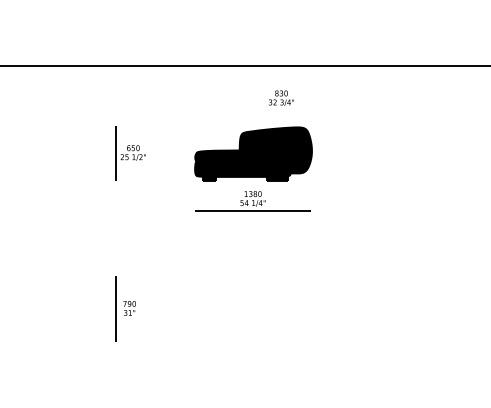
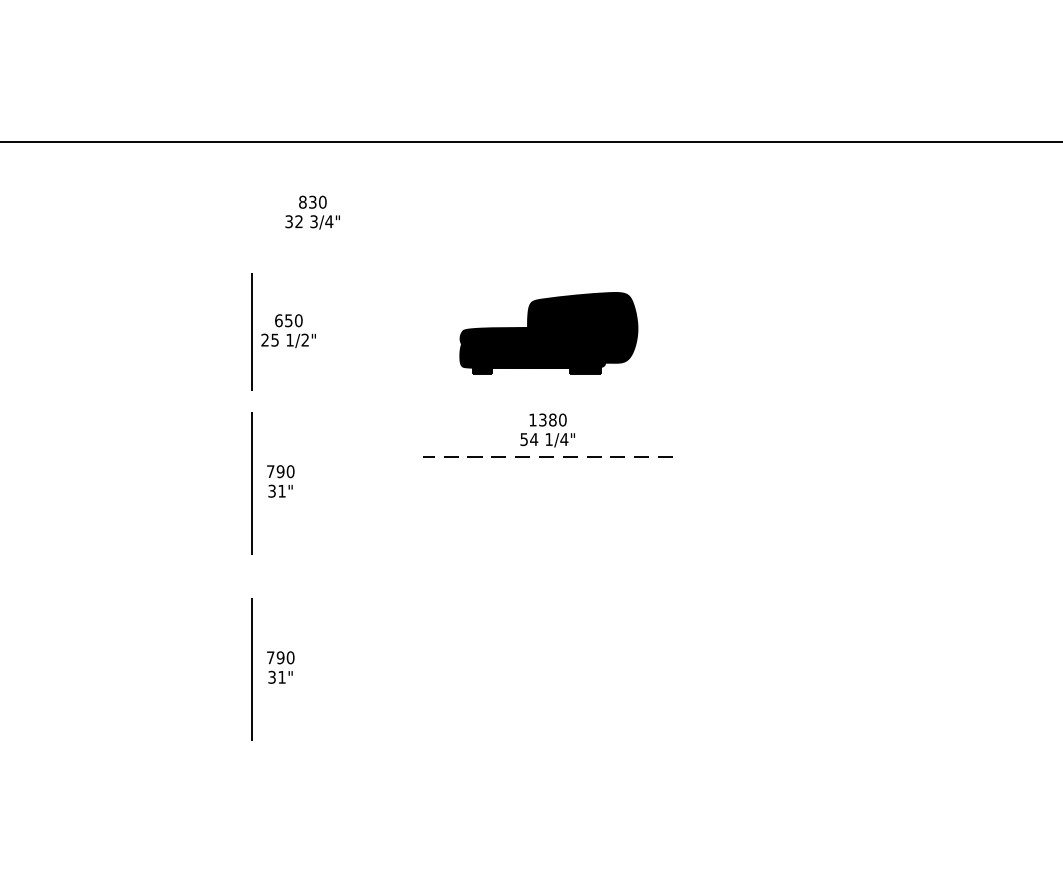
text: (281, 97) -> (312, 210), moved
part: (253, 153) -> (548, 332), size x0.7
line: (253, 211) -> (548, 457), solid -> dashed
part: (125, 222) -> (271, 481), added

